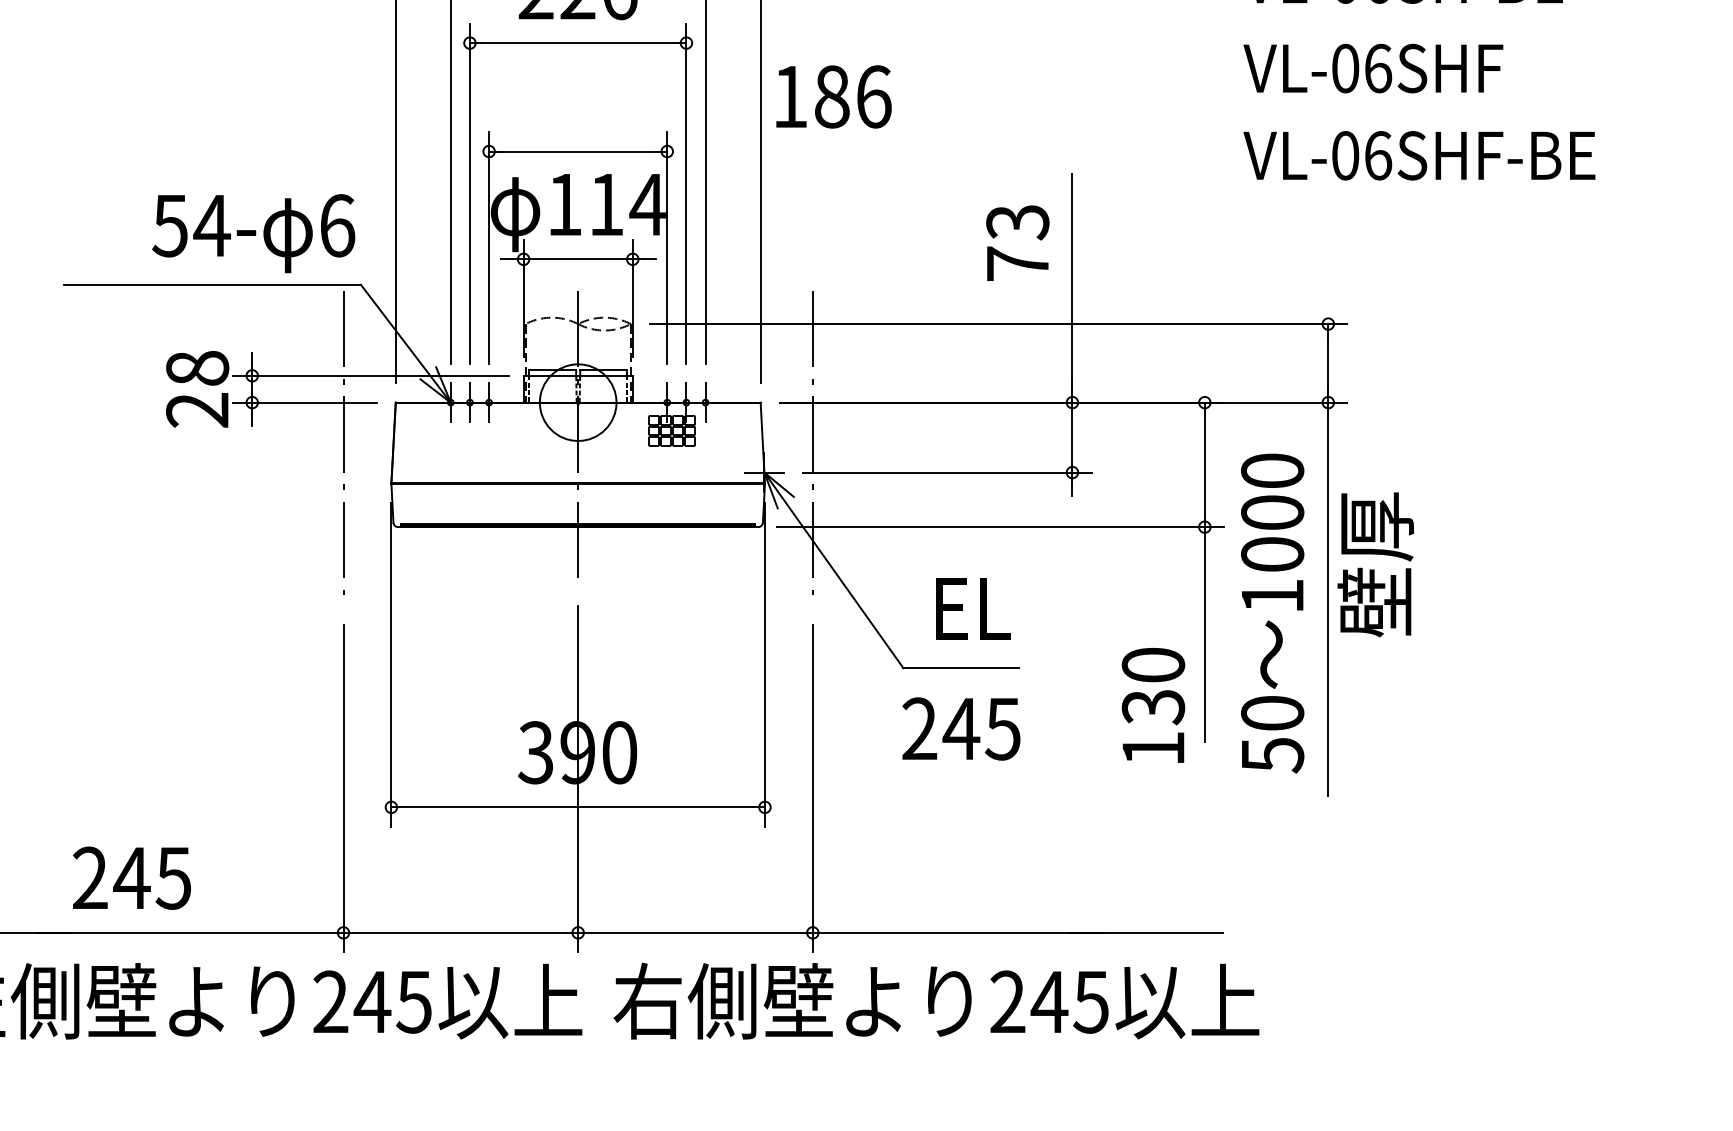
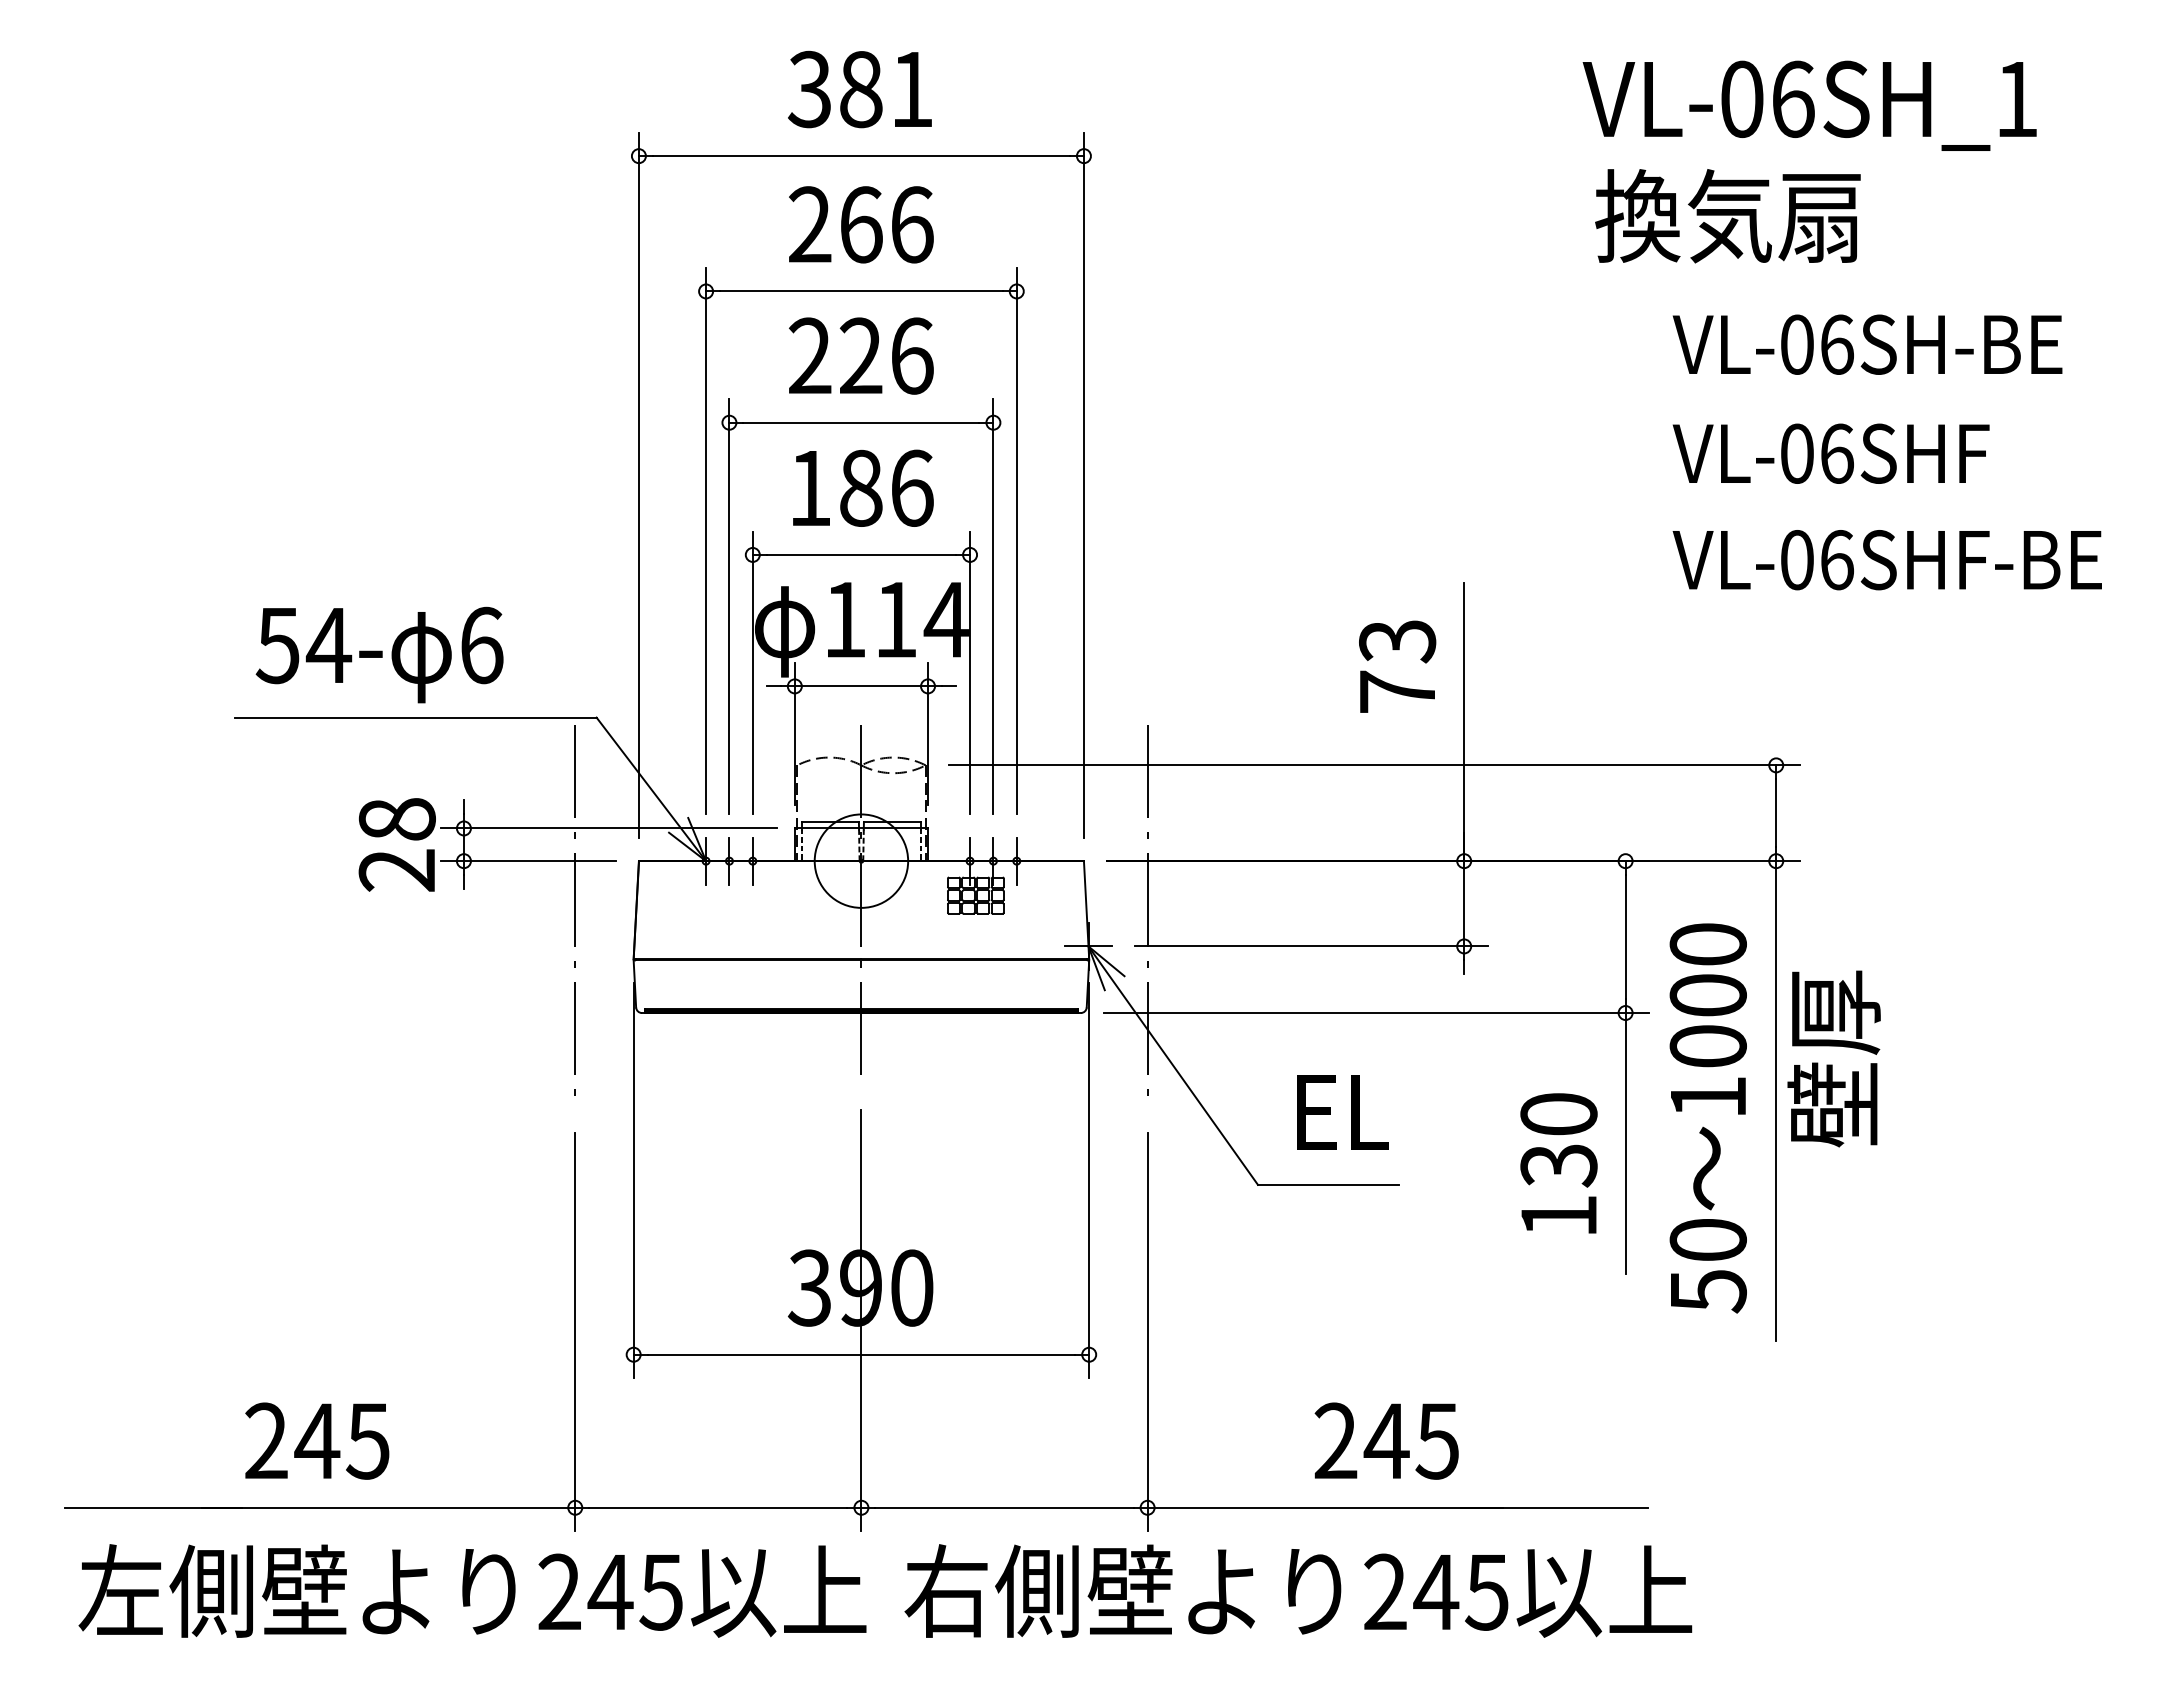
text: (834, 96) -> (863, 487), moved
text: (253, 233) -> (379, 654), moved
text: (1153, 705) -> (1558, 1163), moved
text: (961, 728) -> (1386, 1440), moved

